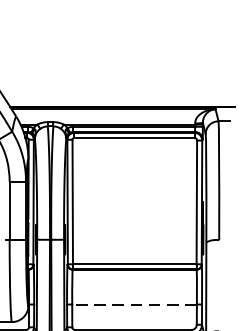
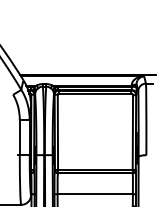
line: (134, 304) -> (95, 194), dashed -> solid

